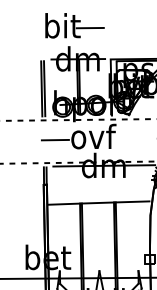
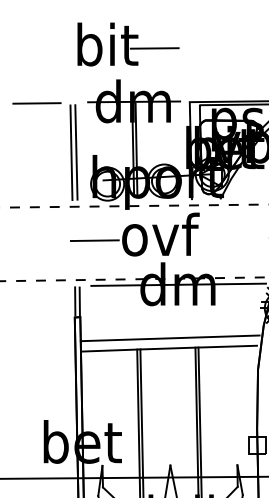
line: (21, 60) -> (36, 104), added
line: (99, 196) -> (170, 337), added

